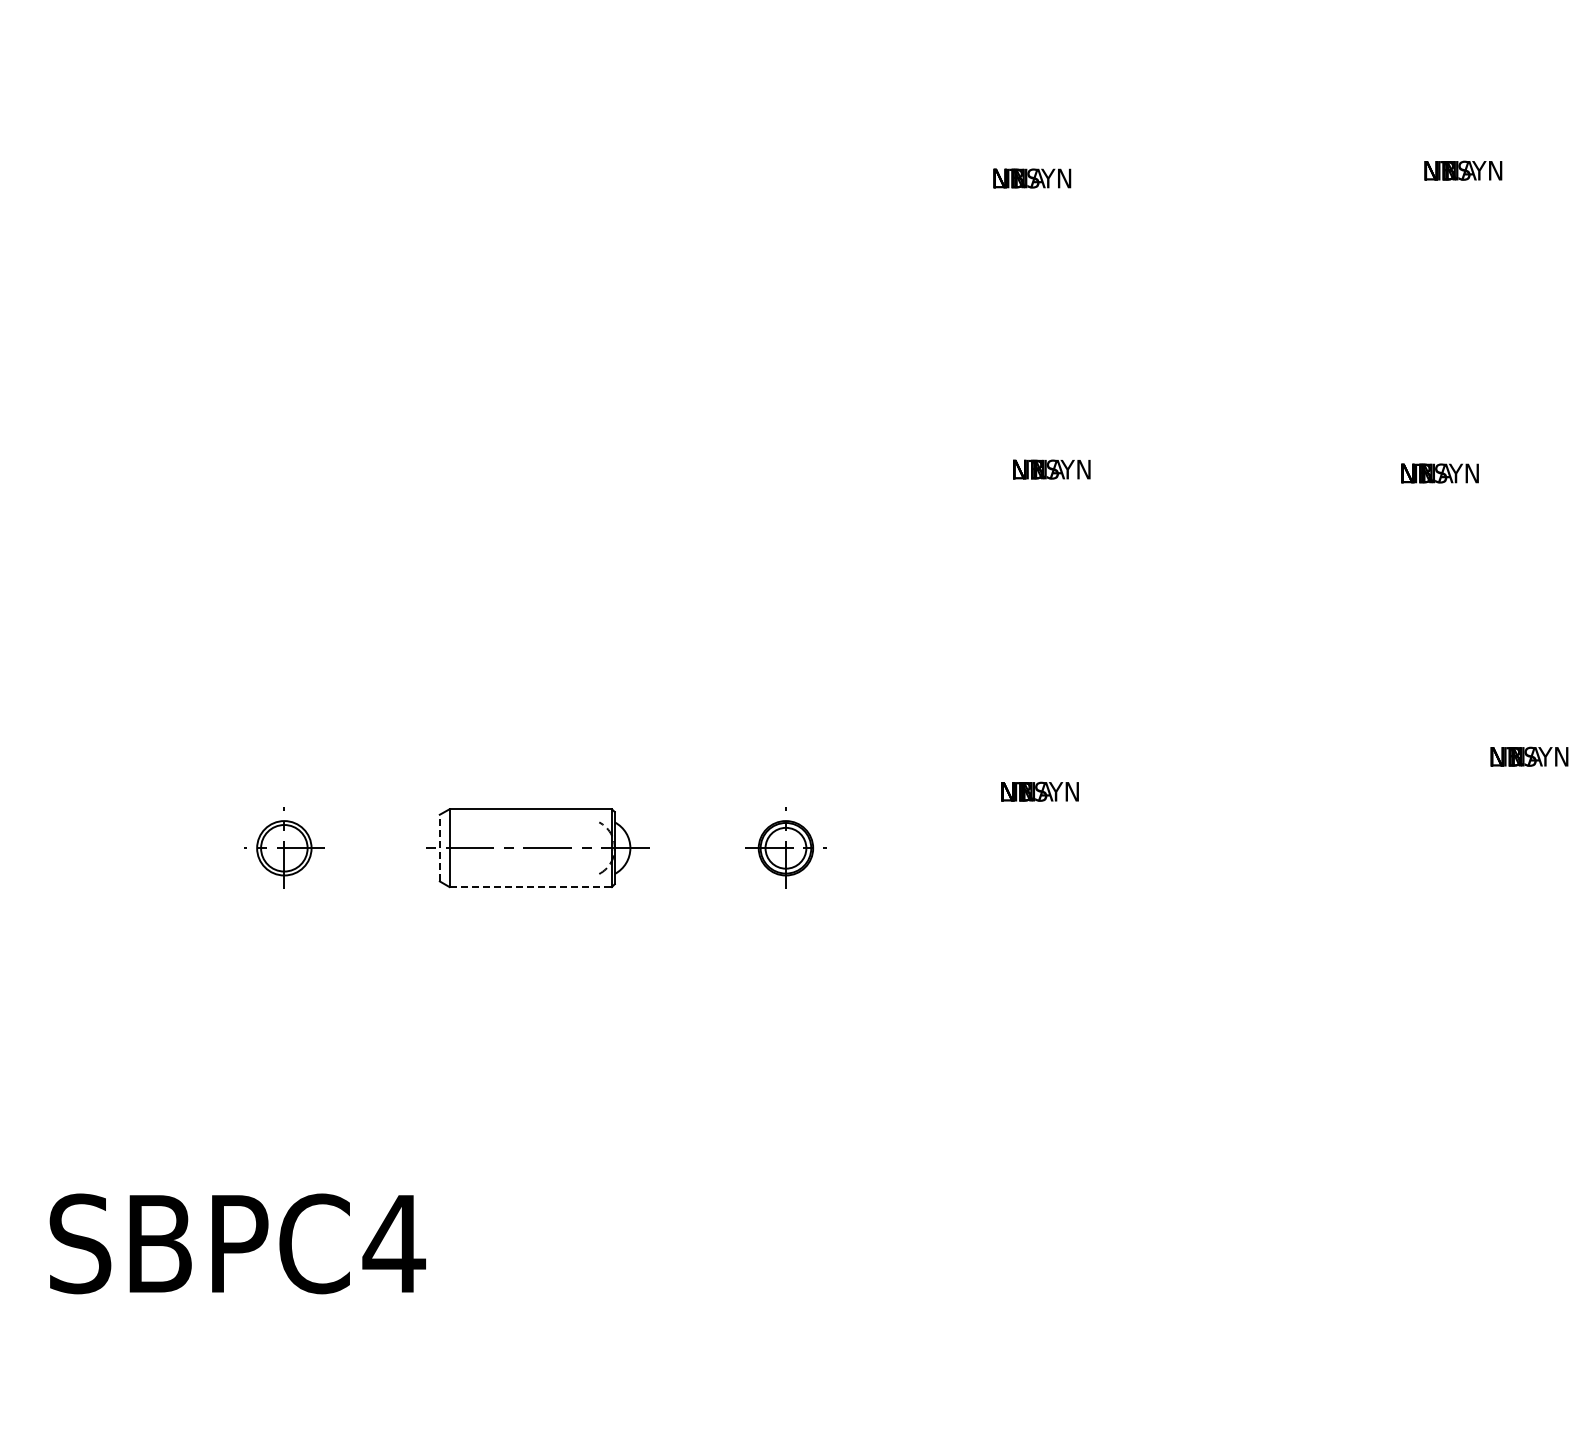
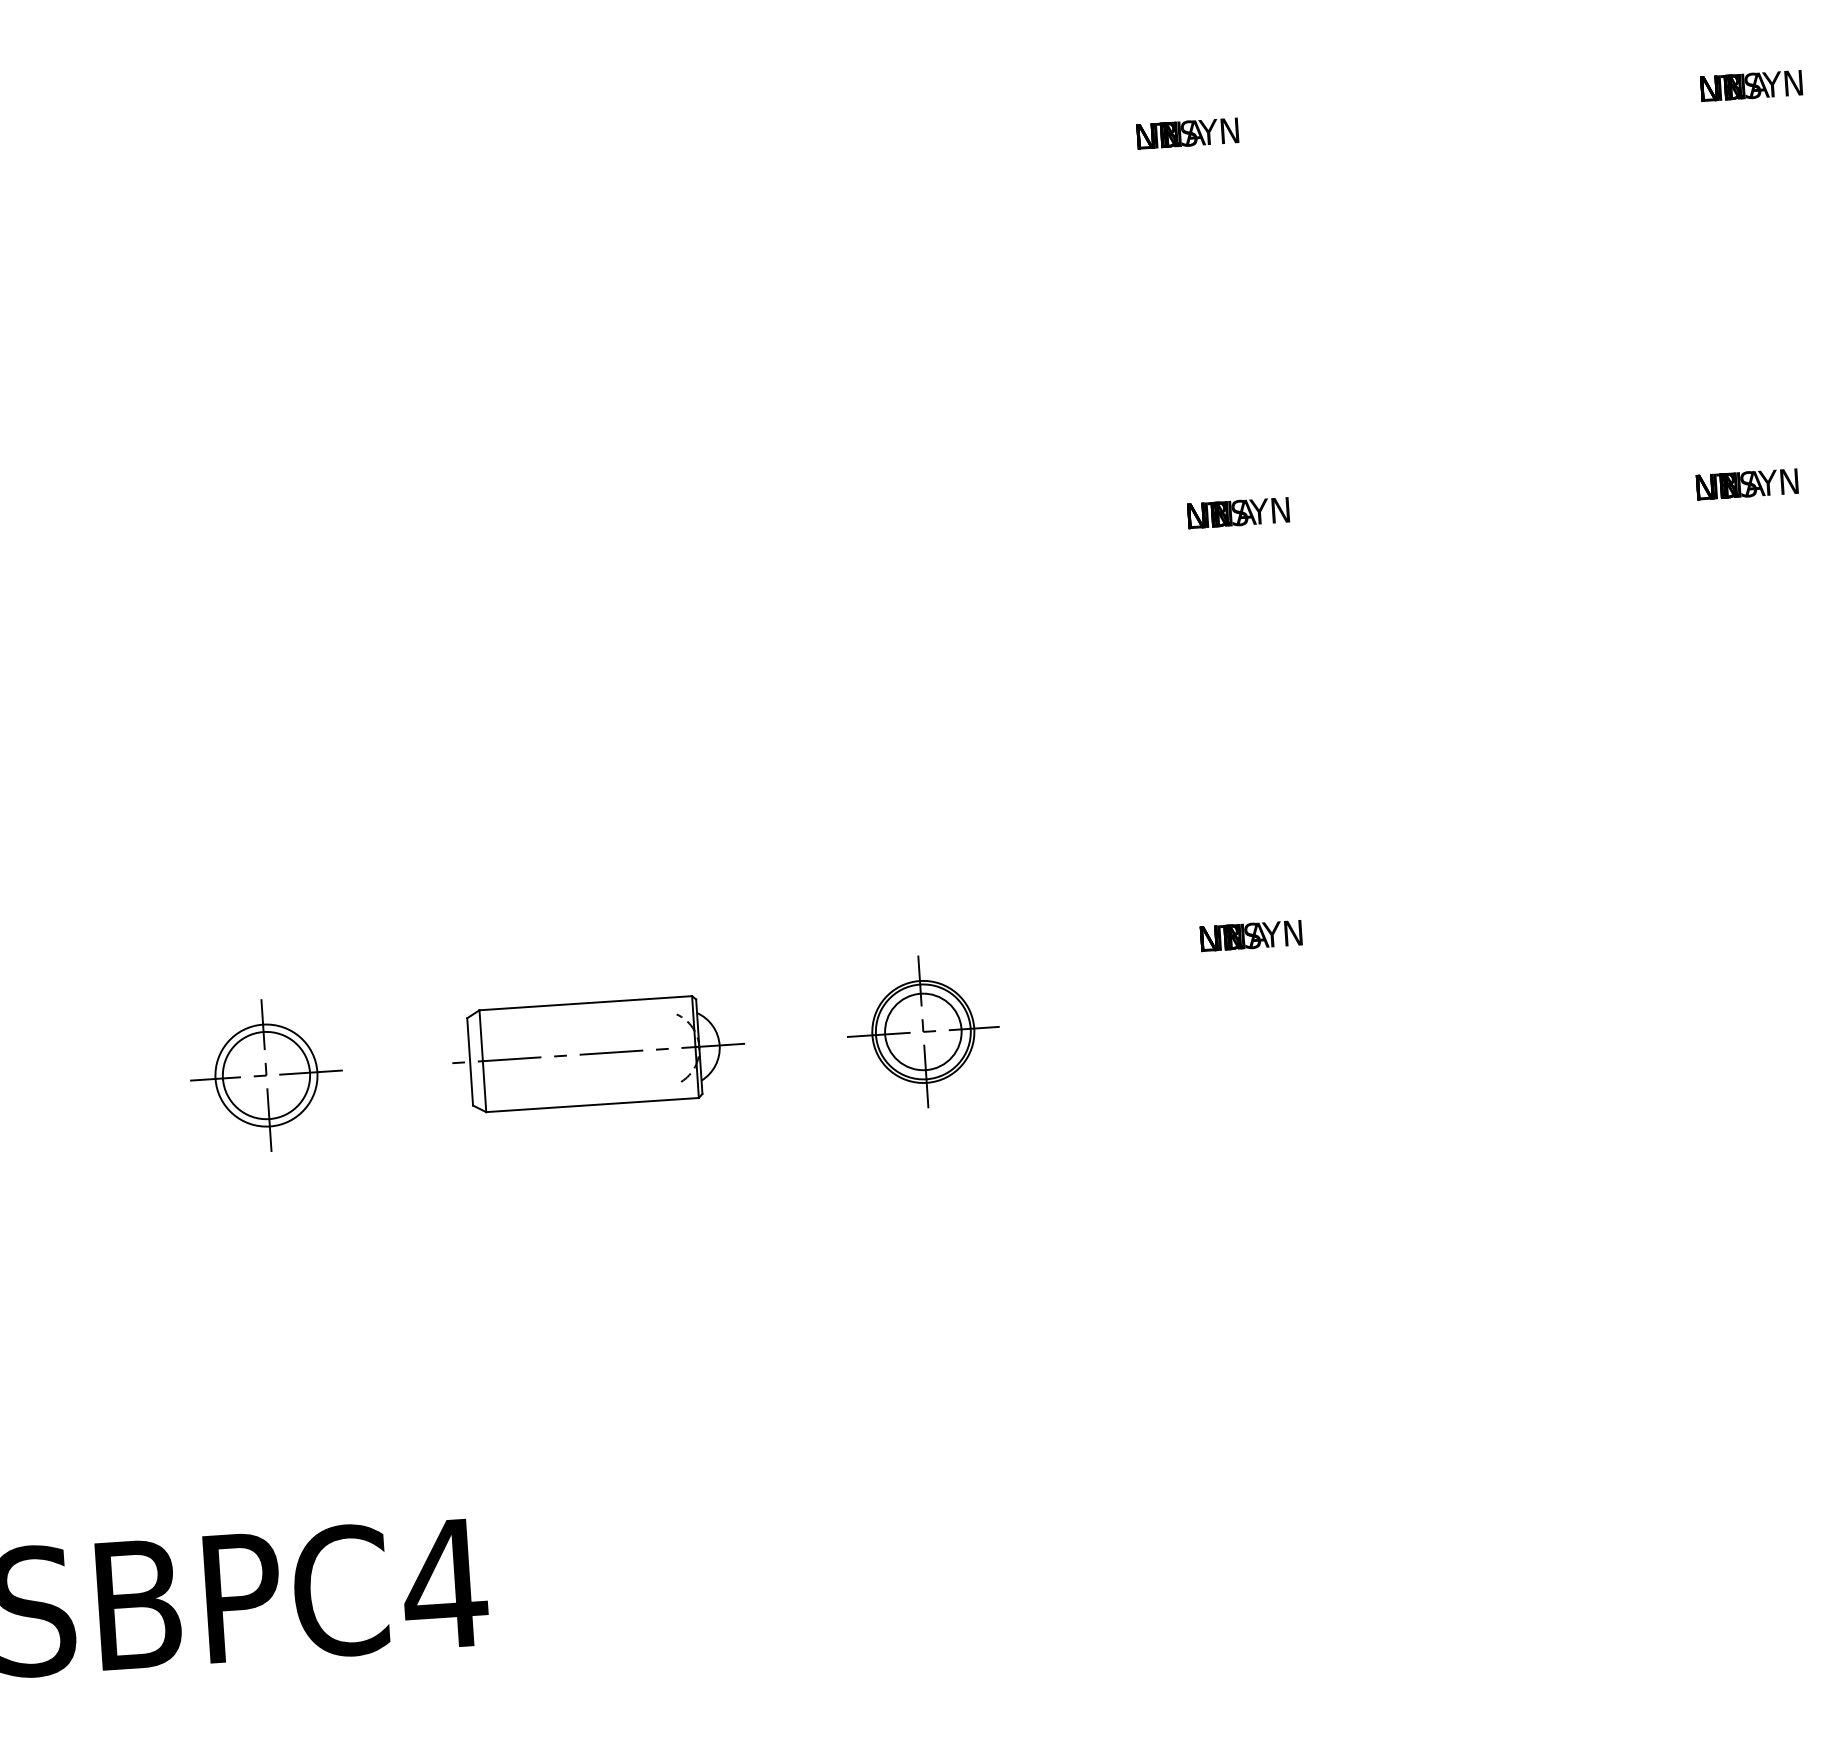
line: (439, 847) -> (469, 1061), dashed -> solid
part: (284, 848) -> (266, 1075), size x1.43
part: (785, 848) -> (922, 1032), size x1.43
line: (531, 887) -> (593, 1105), dashed -> solid

